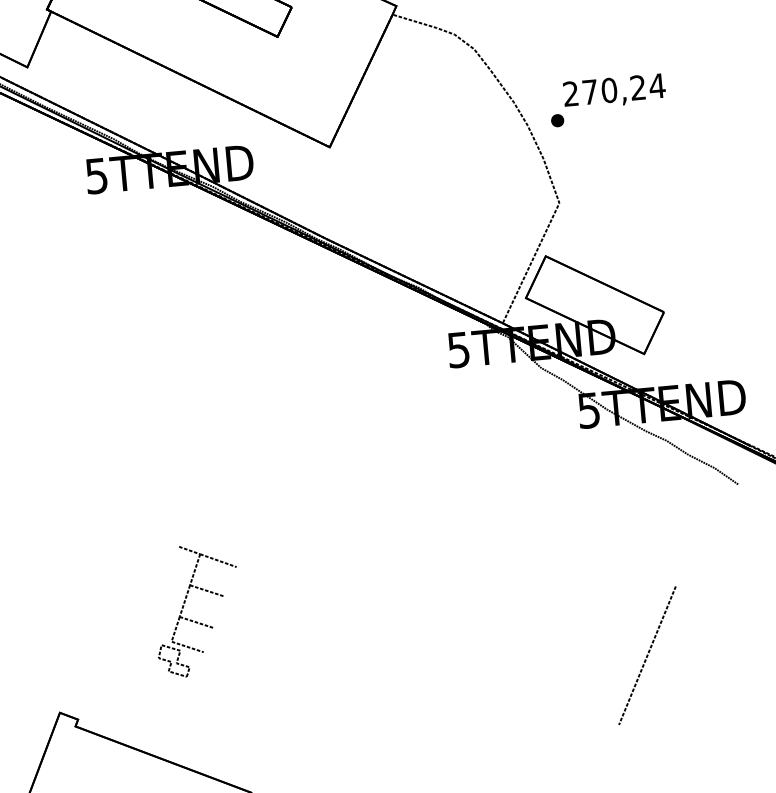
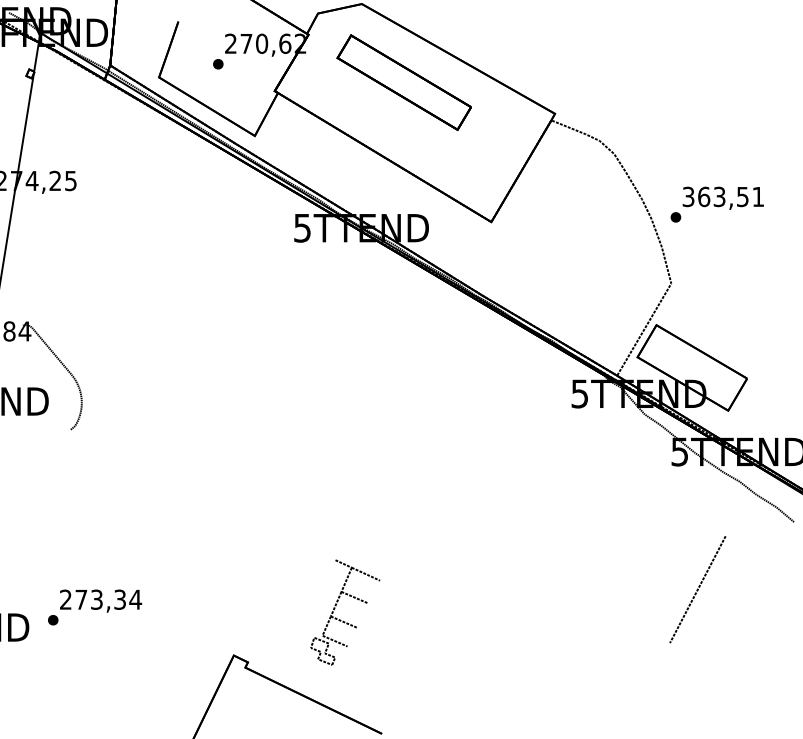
text: (614, 89) -> (723, 196), 270,24 -> 363,51
part: (195, 620) -> (343, 620), moved
line: (646, 655) -> (697, 589), moved

